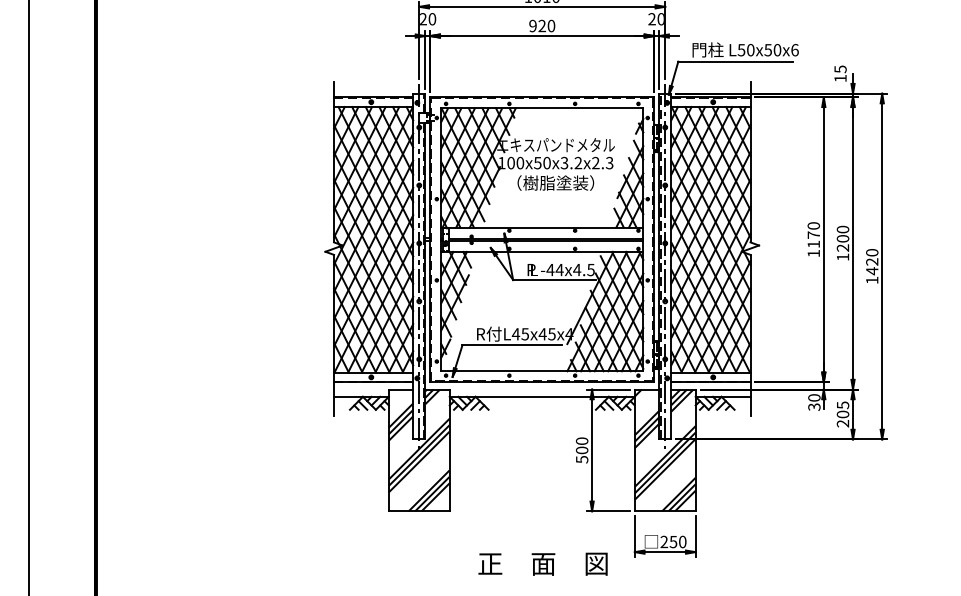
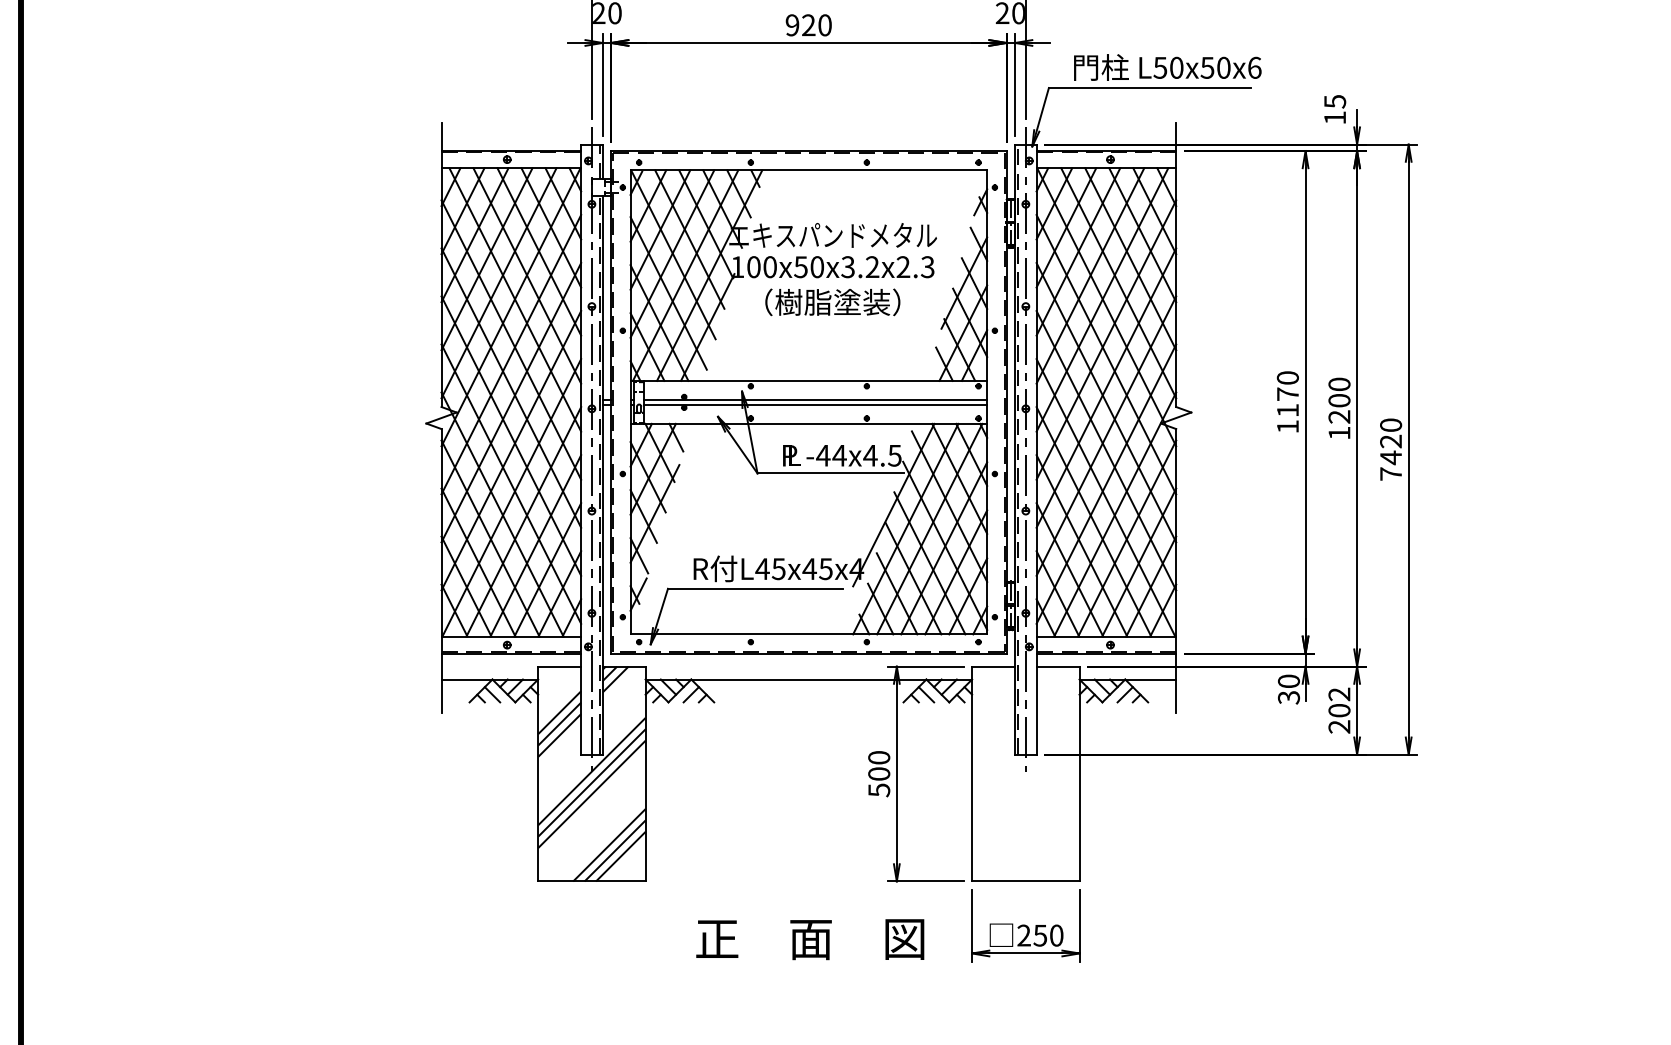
text: (872, 280) -> (1391, 474), 1420 -> 7420
text: (842, 405) -> (1338, 694), 205 -> 202
hatch: (664, 450) -> (1024, 774), removed
text: (542, 563) -> (809, 938), moved

